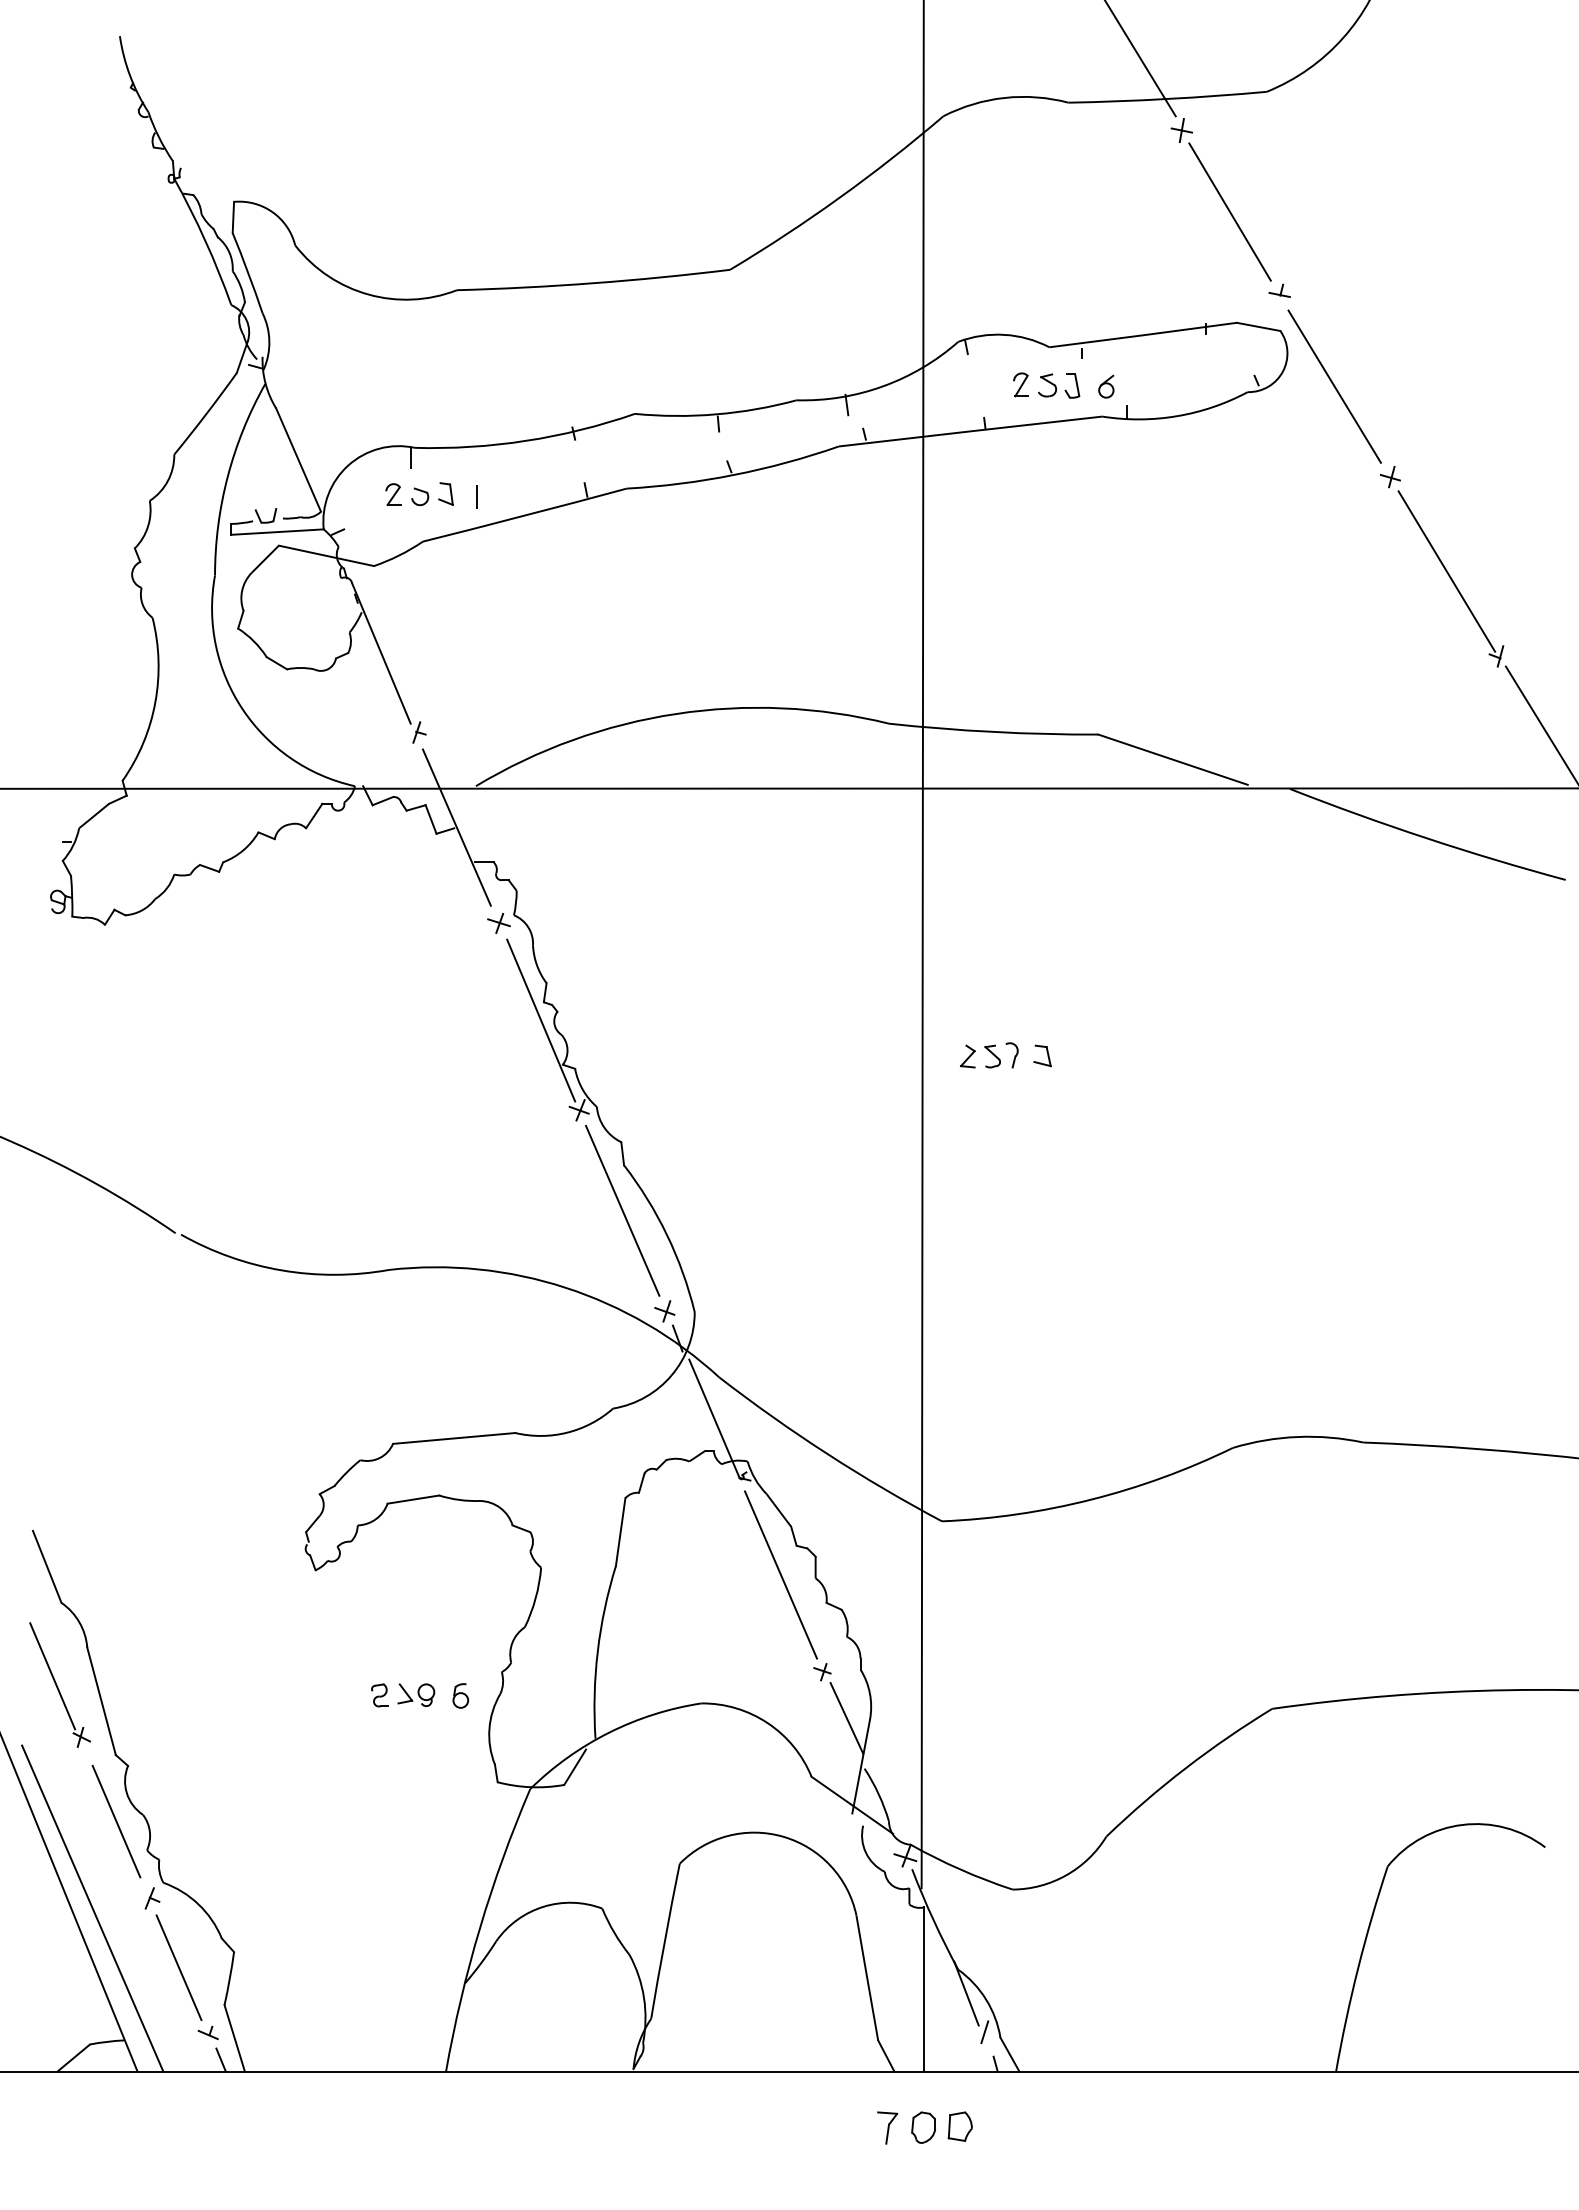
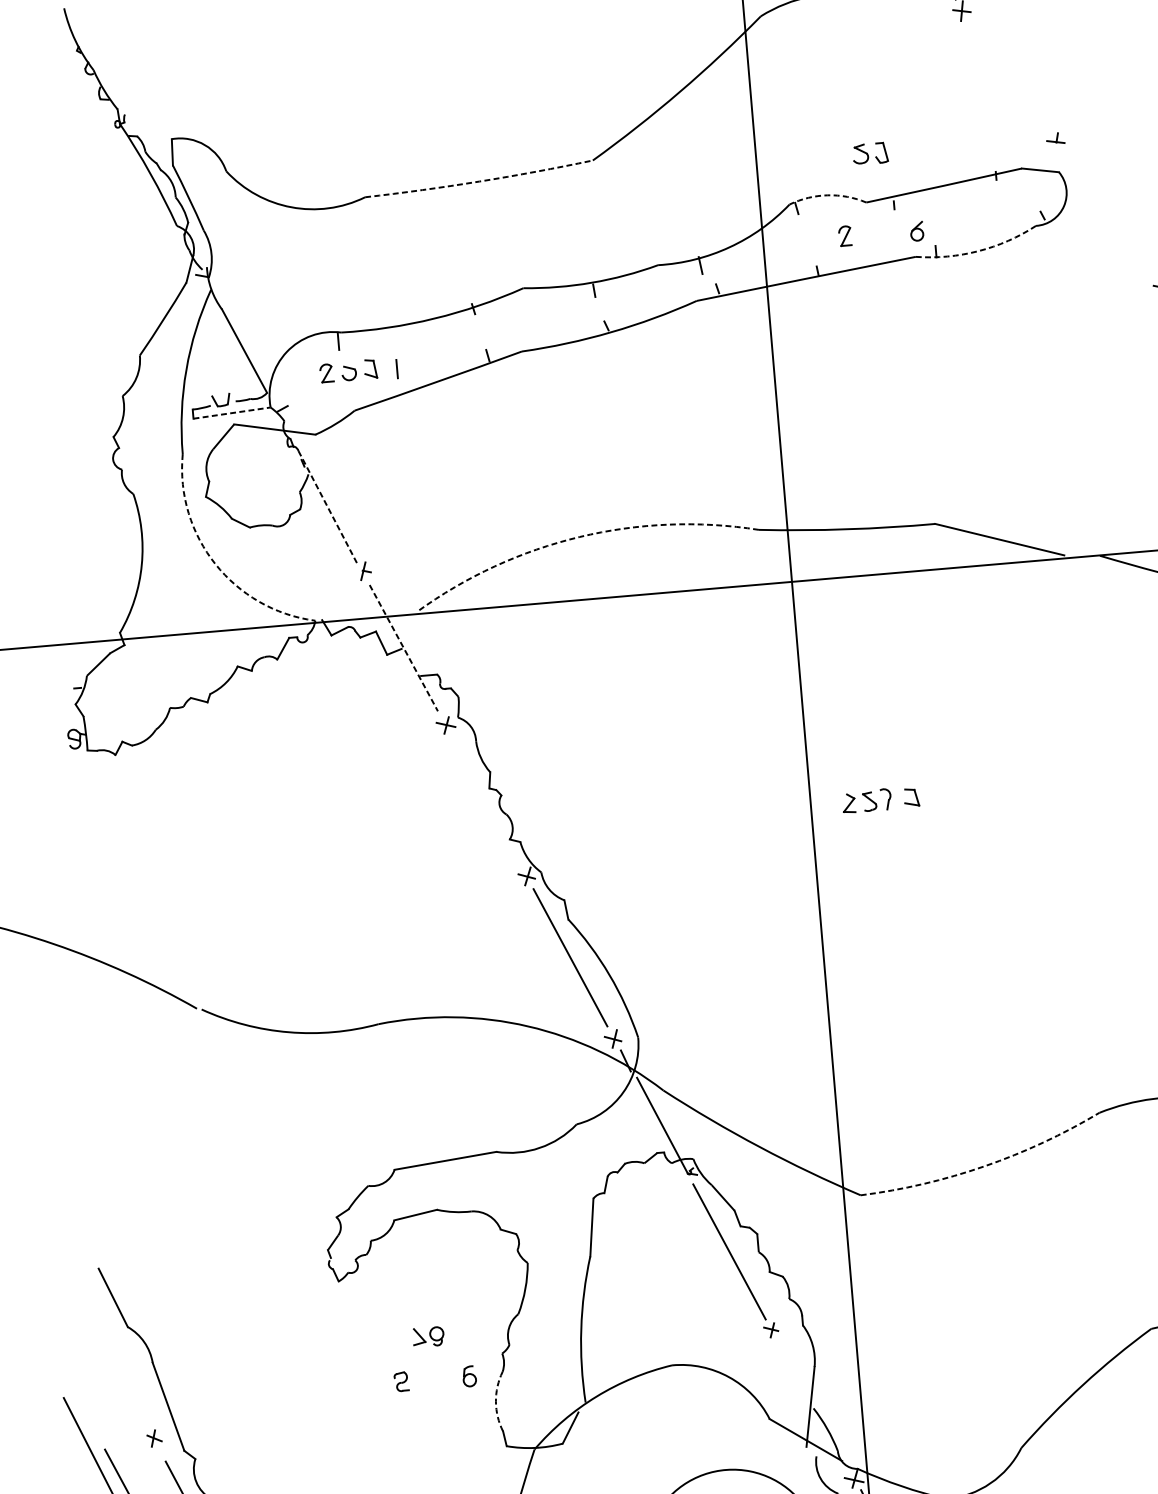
line: (1229, 211) -> (1007, 75), removed
arc: (593, 283) -> (479, 181), solid -> dashed
arc: (1004, 334) -> (827, 195), solid -> dashed
part: (1059, 385) -> (870, 153), moved
line: (1334, 386) -> (1108, 214), removed
arc: (1177, 416) -> (978, 251), solid -> dashed
line: (278, 532) -> (232, 413), solid -> dashed
line: (381, 653) -> (328, 507), solid -> dashed
arc: (242, 709) -> (215, 564), solid -> dashed
arc: (676, 713) -> (579, 536), solid -> dashed
line: (457, 828) -> (404, 648), solid -> dashed
line: (541, 1020) -> (488, 803), removed
arc: (1091, 1499) -> (984, 1166), solid -> dashed
line: (52, 1676) -> (125, 1389), removed
part: (416, 1694) -> (428, 1336), moved
line: (846, 1718) -> (794, 1367), removed
arc: (489, 1728) -> (495, 1401), solid -> dashed

